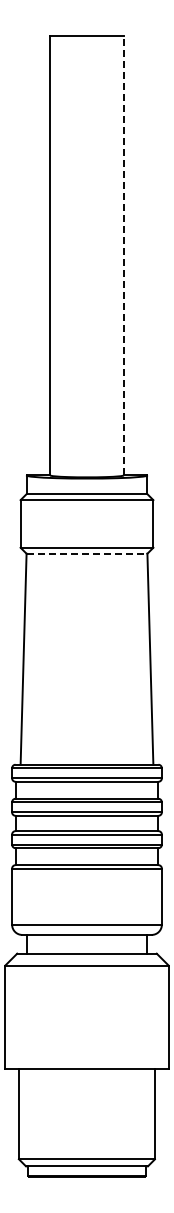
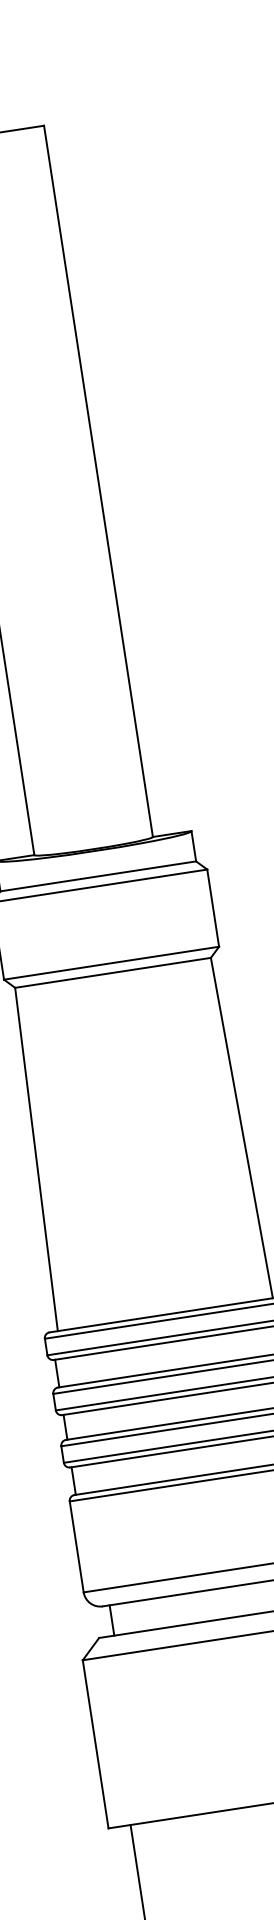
line: (123, 255) -> (98, 480), dashed -> solid
line: (87, 553) -> (113, 972), dashed -> solid

